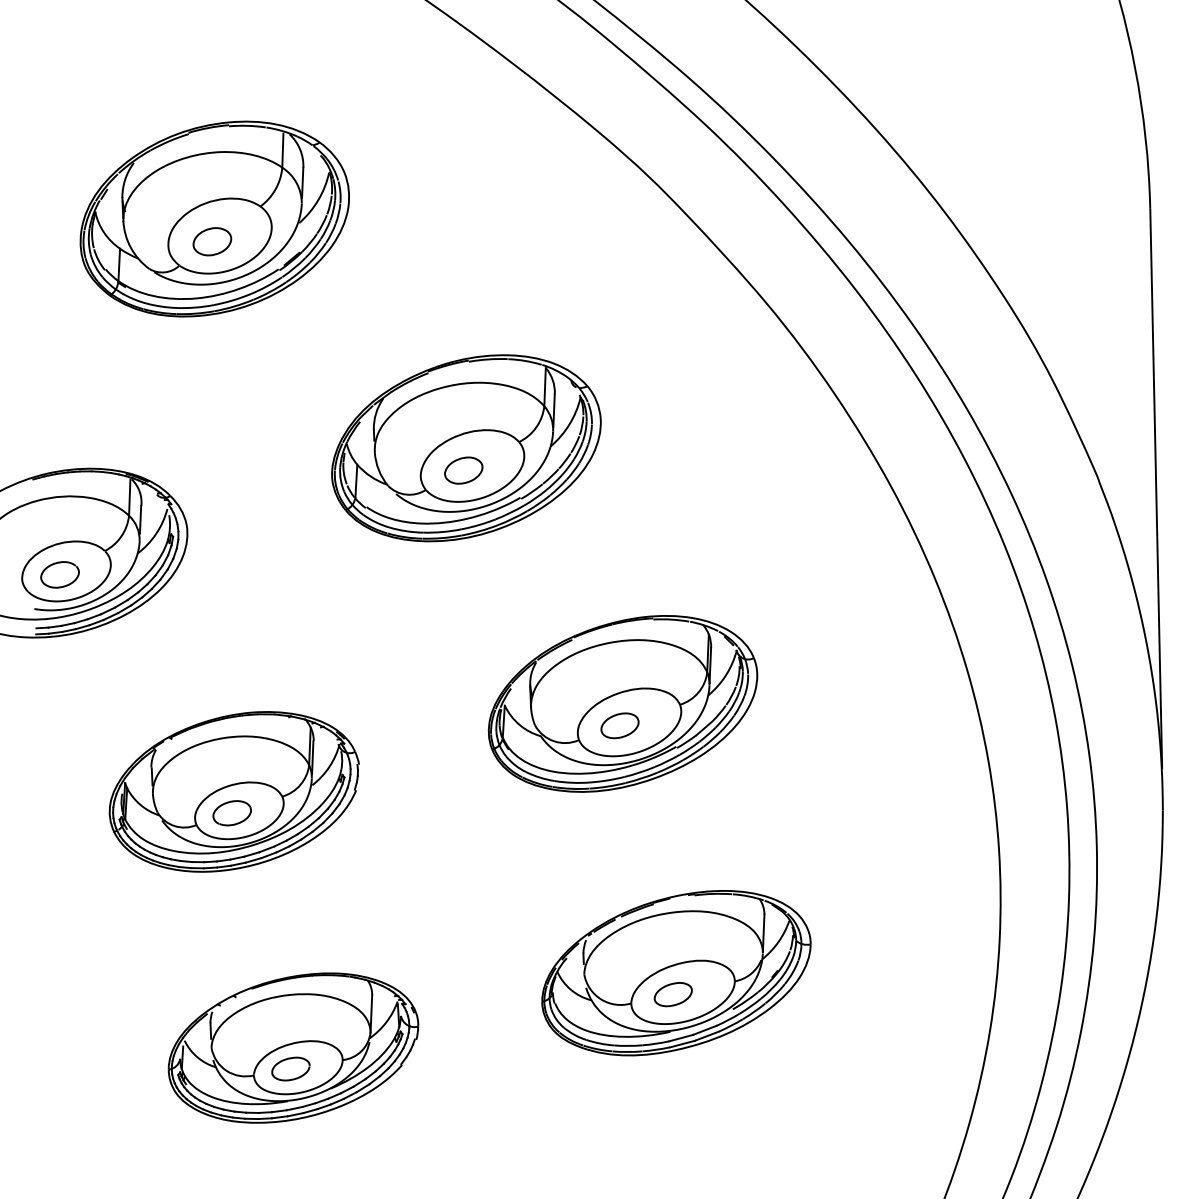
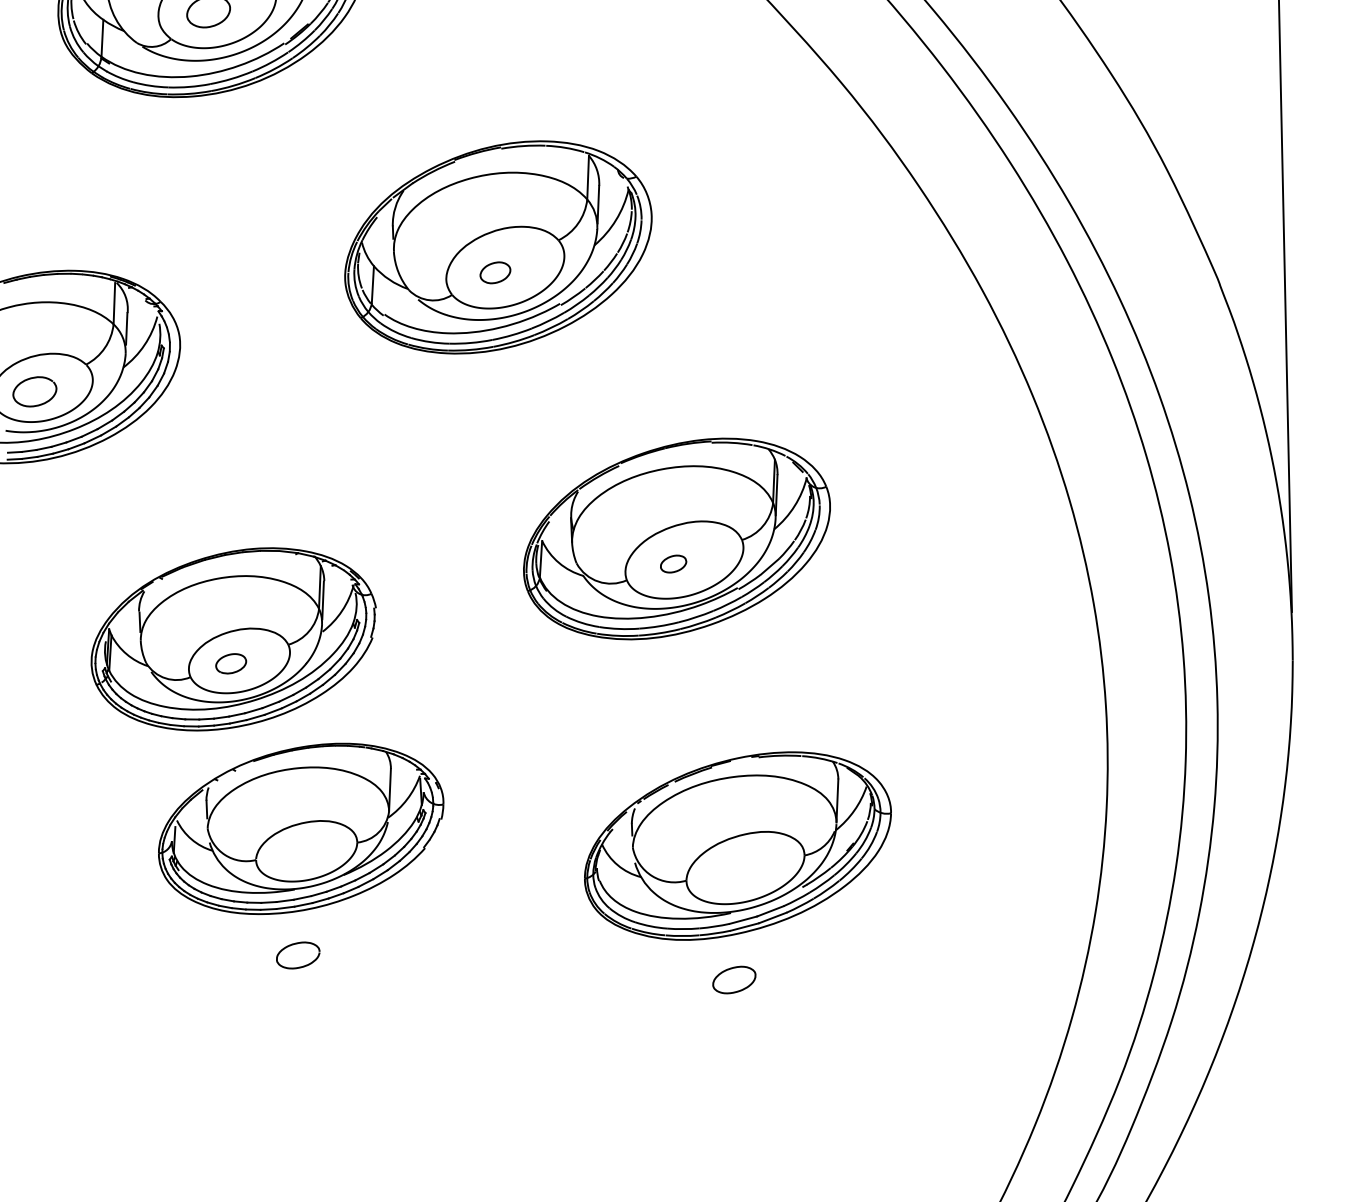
part: (463, 470) -> (495, 272), size x0.7
part: (619, 725) -> (673, 563), size x0.6
part: (231, 813) -> (230, 663), size x0.7
part: (672, 994) -> (733, 979), moved
part: (293, 1047) -> (301, 828), moved

